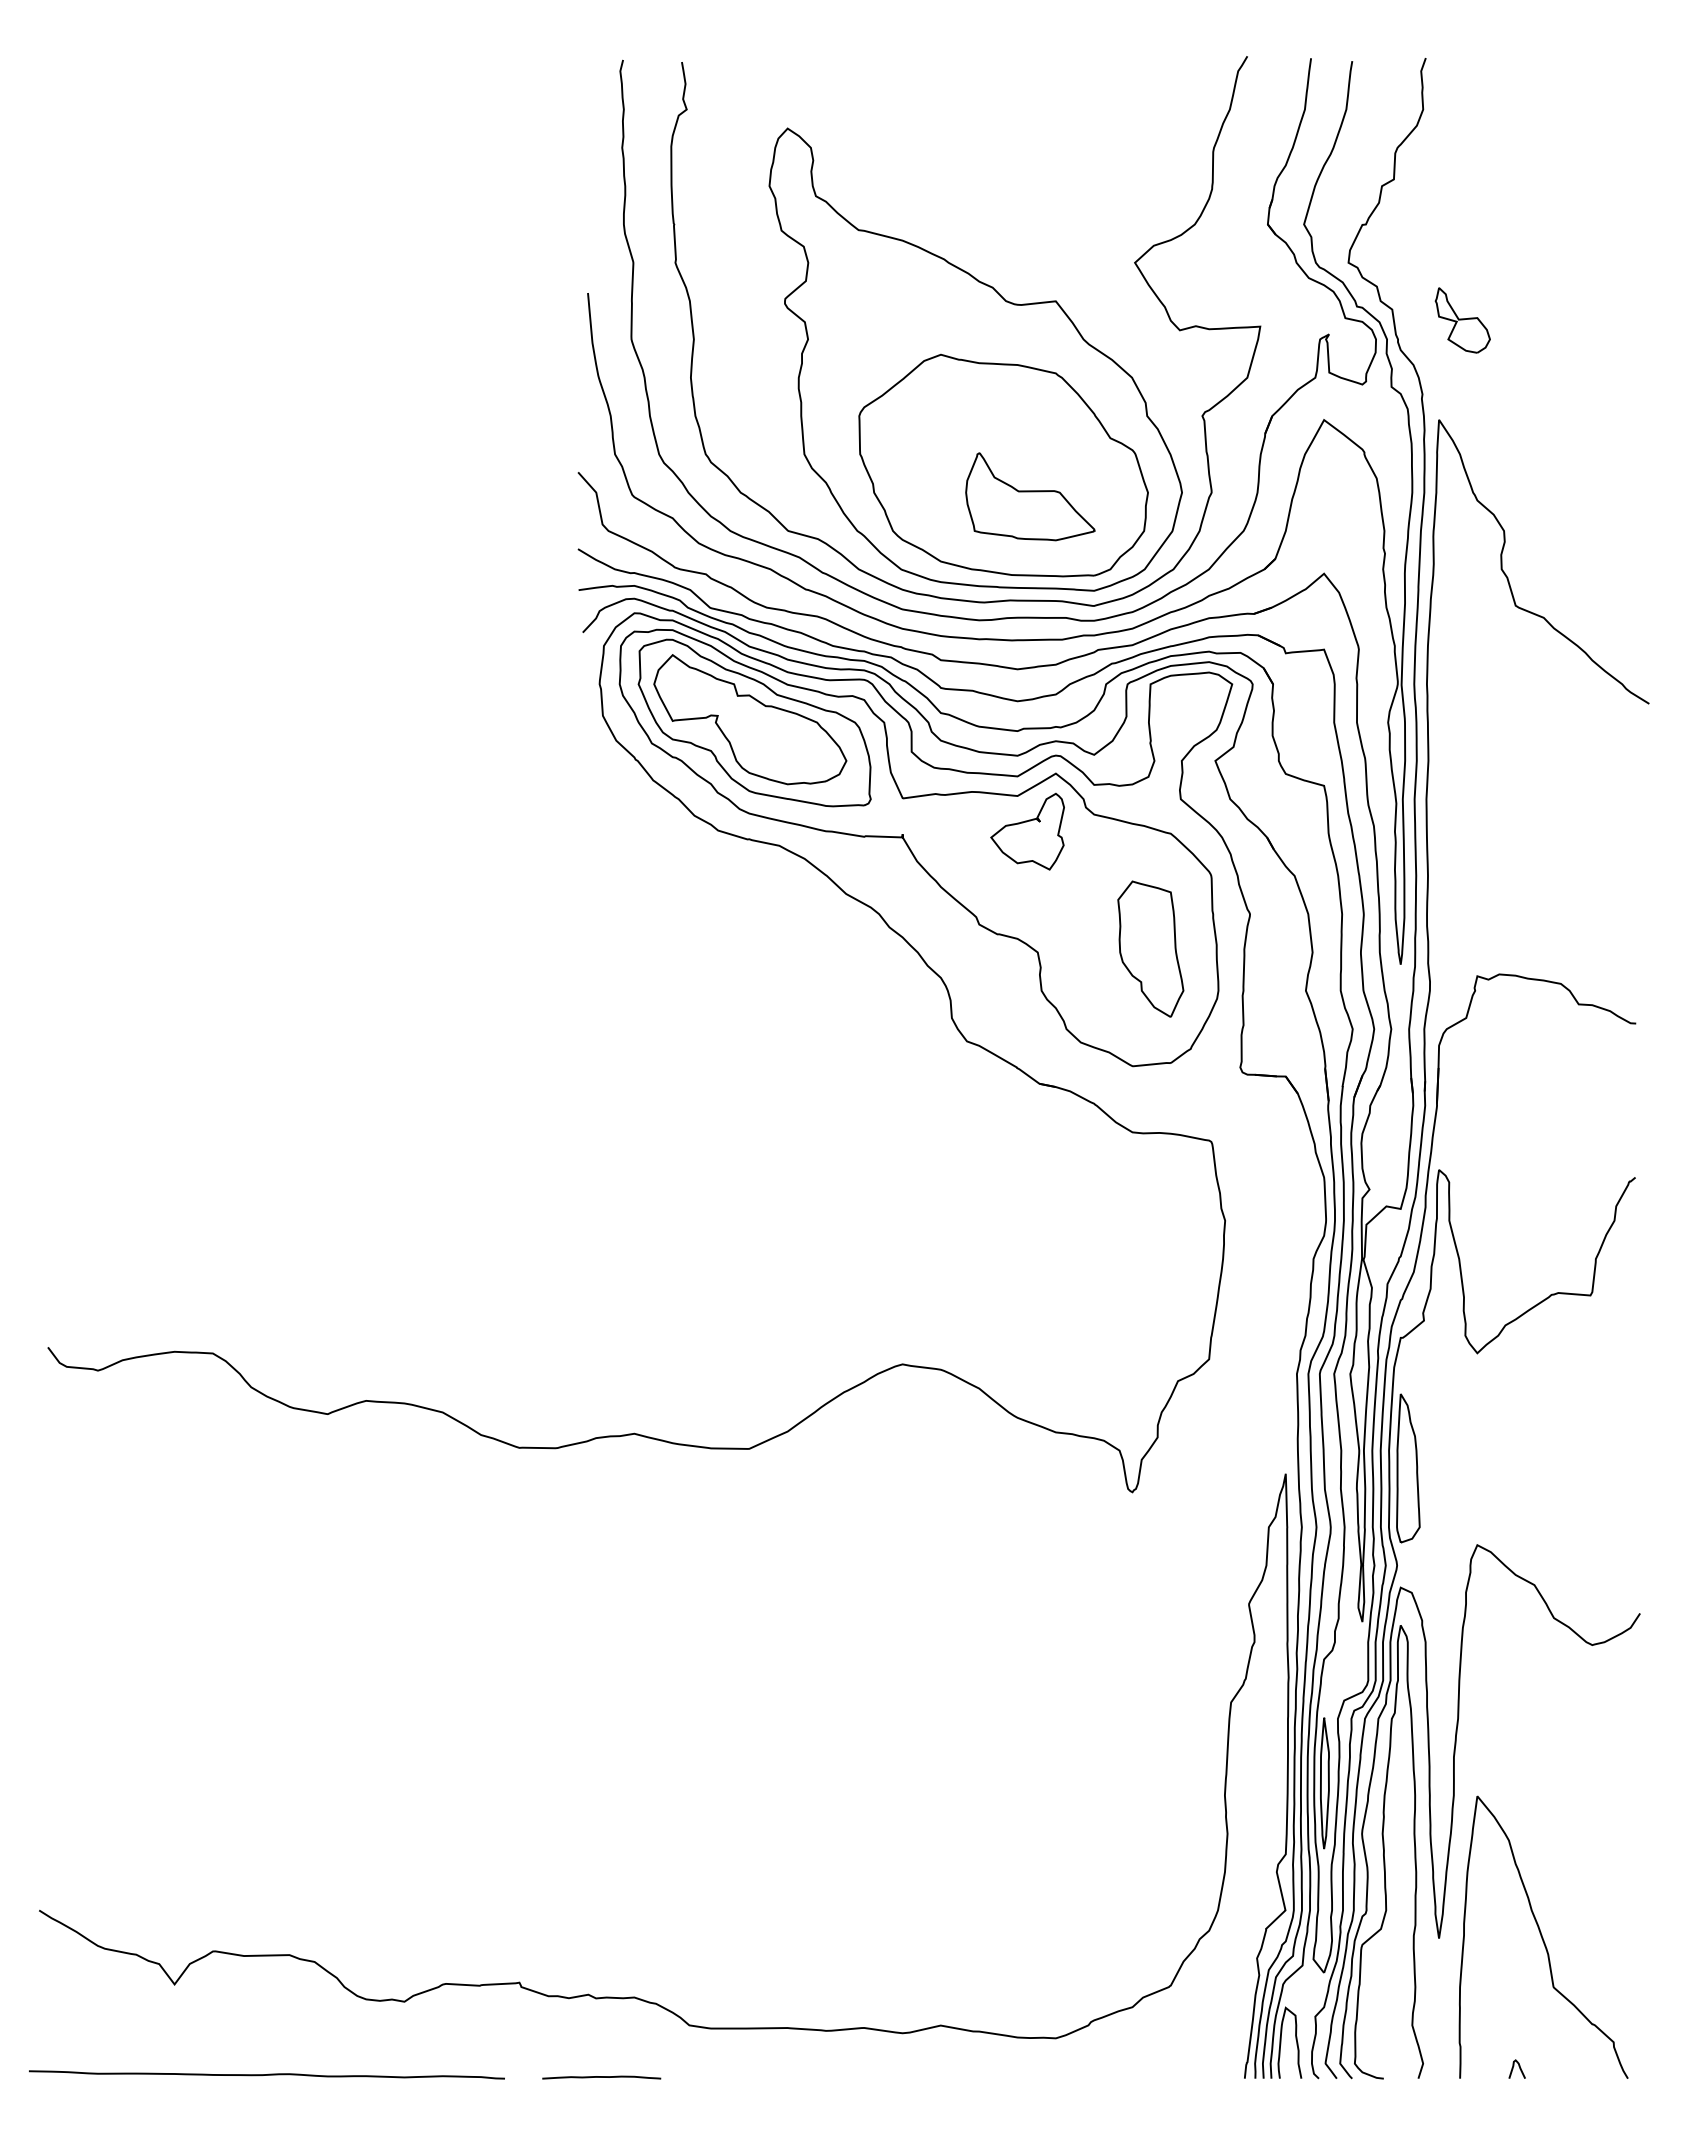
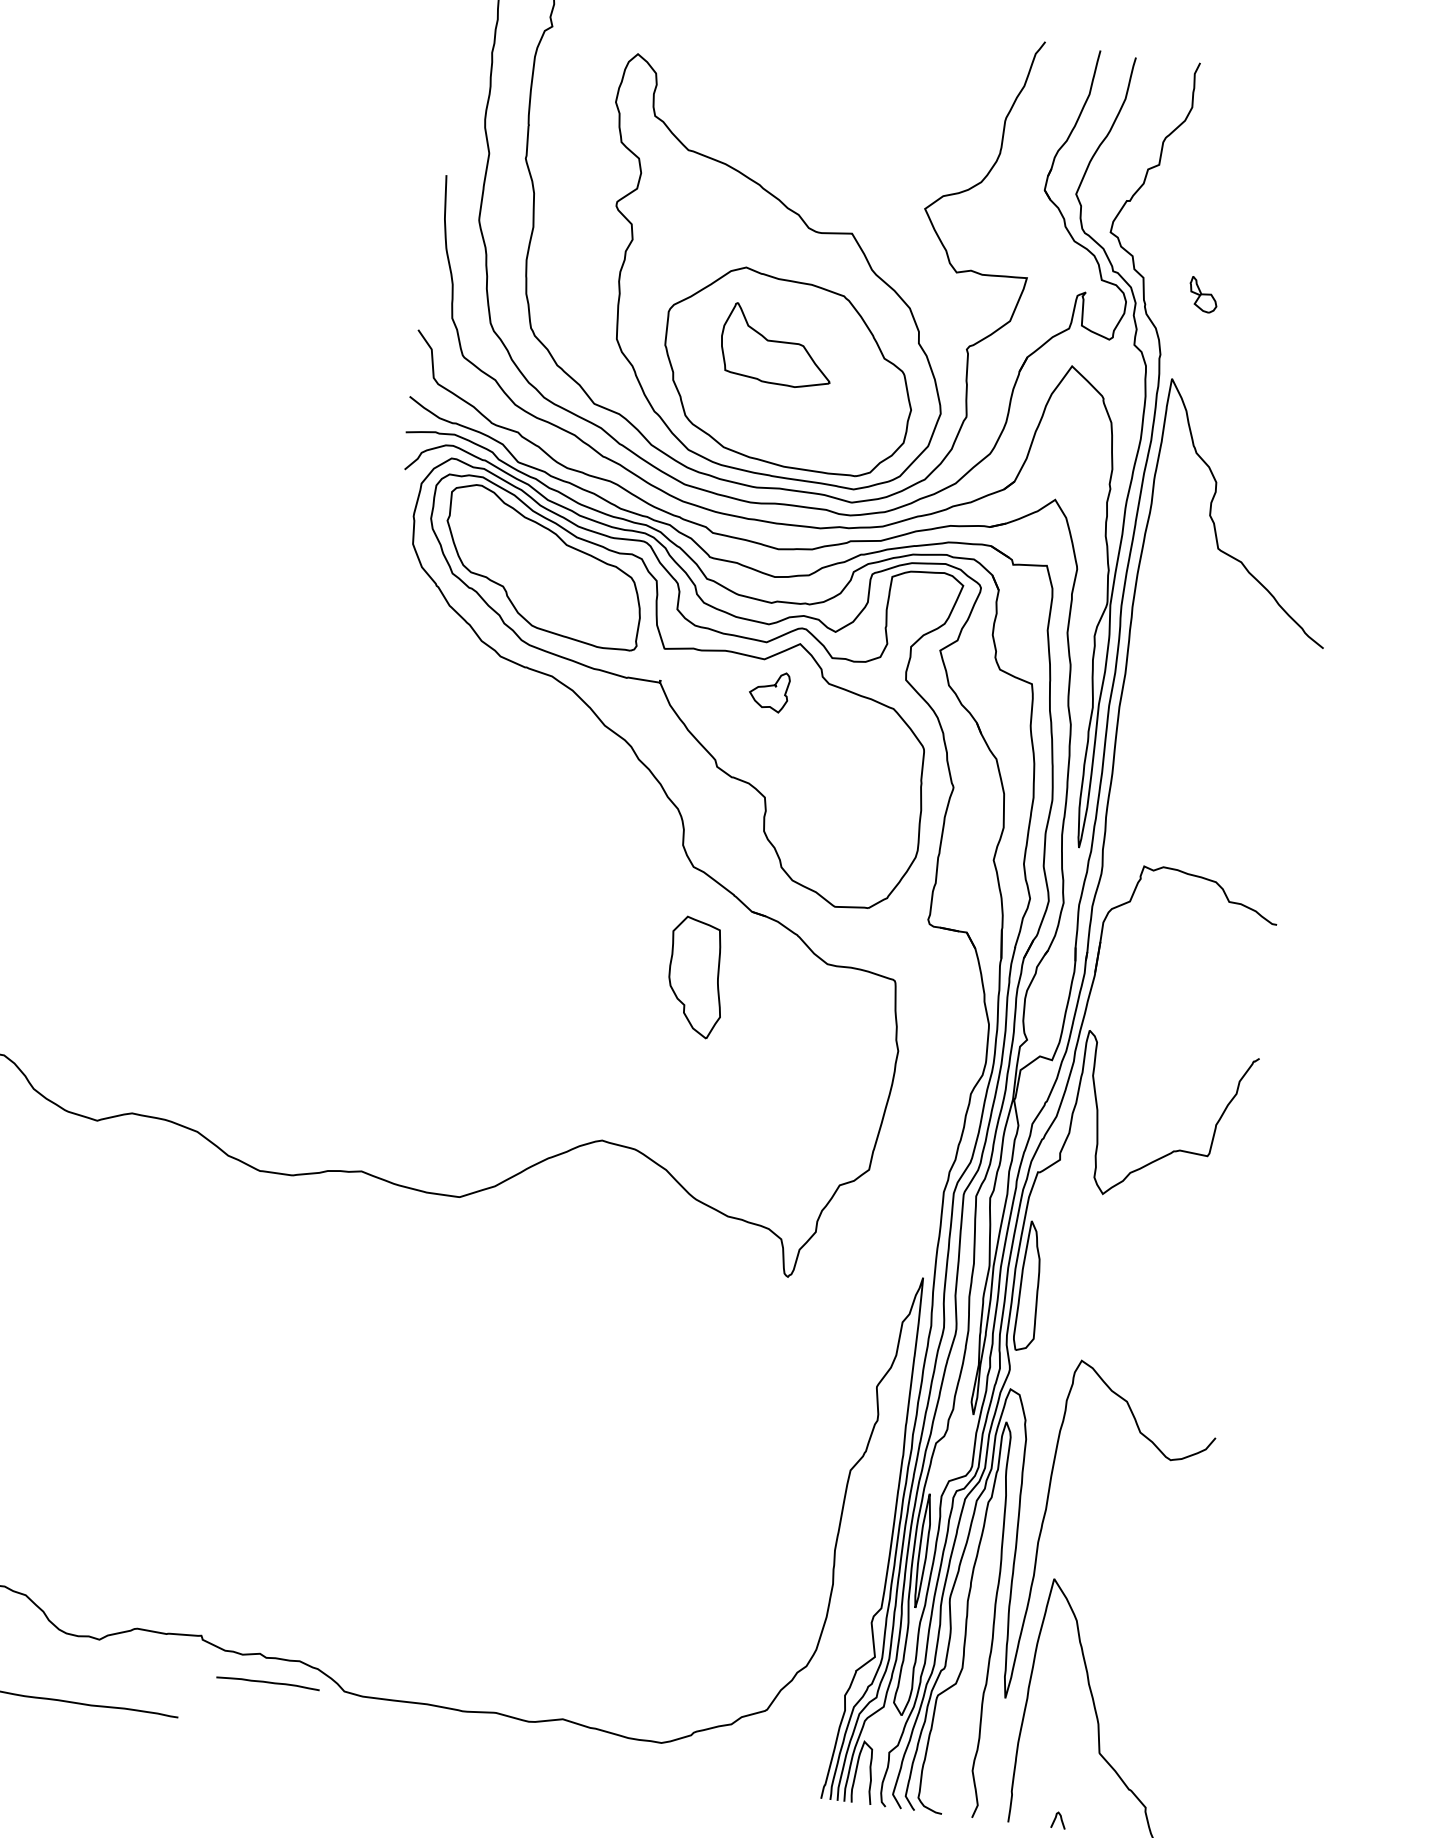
part: (1462, 320) -> (1203, 295), size x0.6
part: (1030, 496) -> (777, 346), moved
part: (750, 719) -> (540, 563), removed
part: (1027, 831) -> (769, 691), size x0.6
part: (1150, 948) -> (696, 976), moved
curve: (601, 2077) -> (267, 1682), moved

